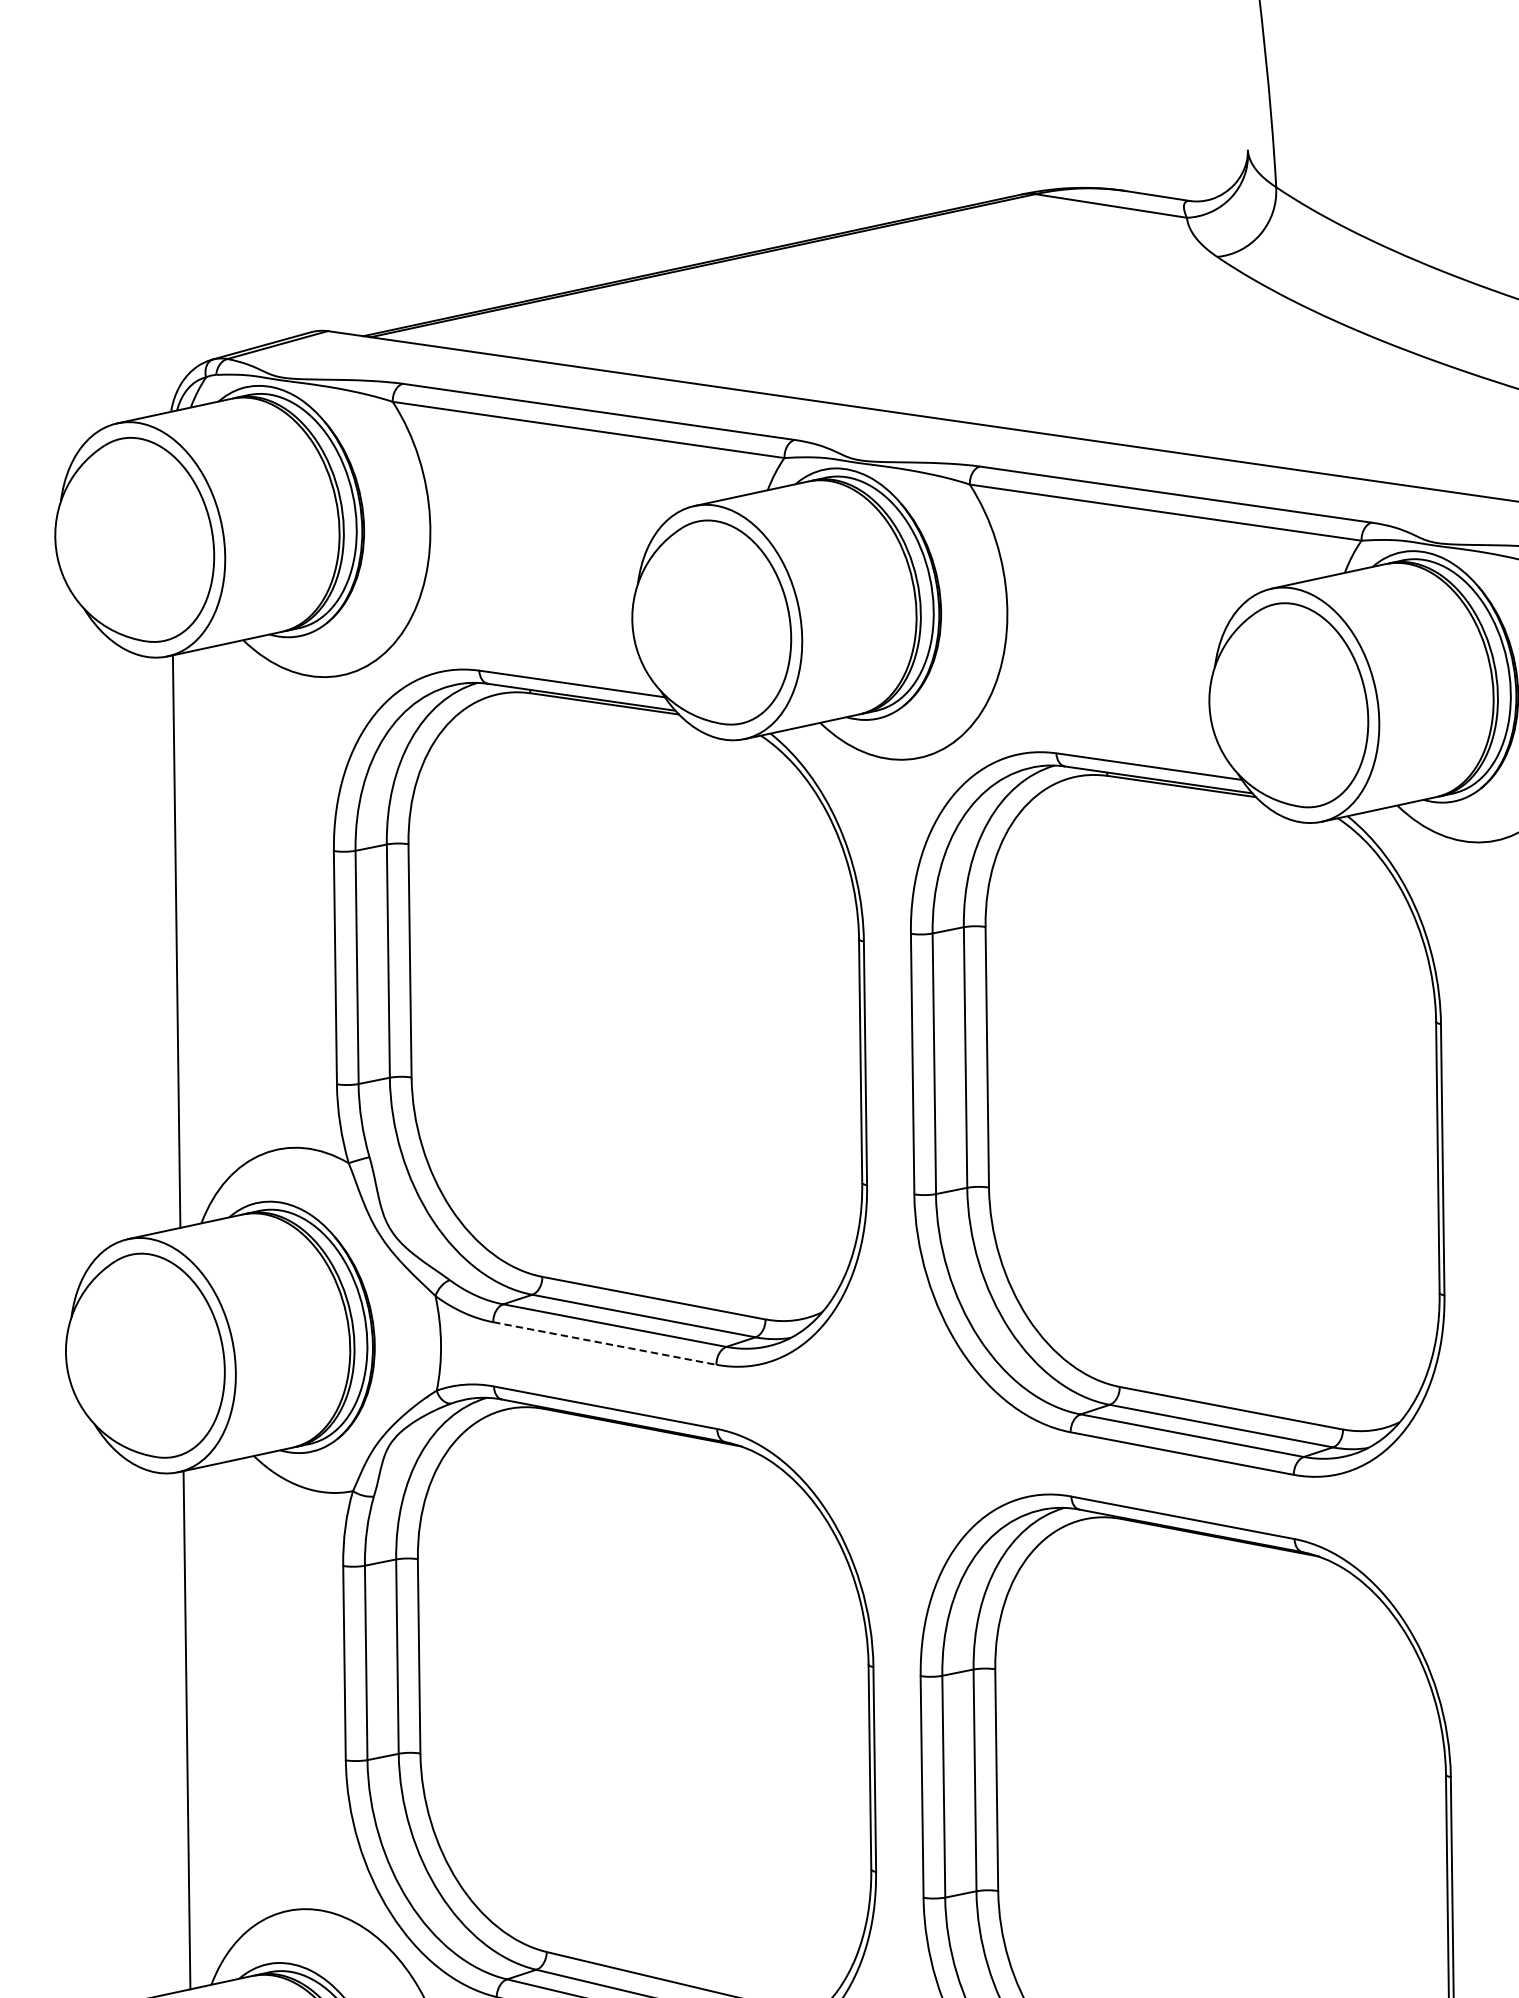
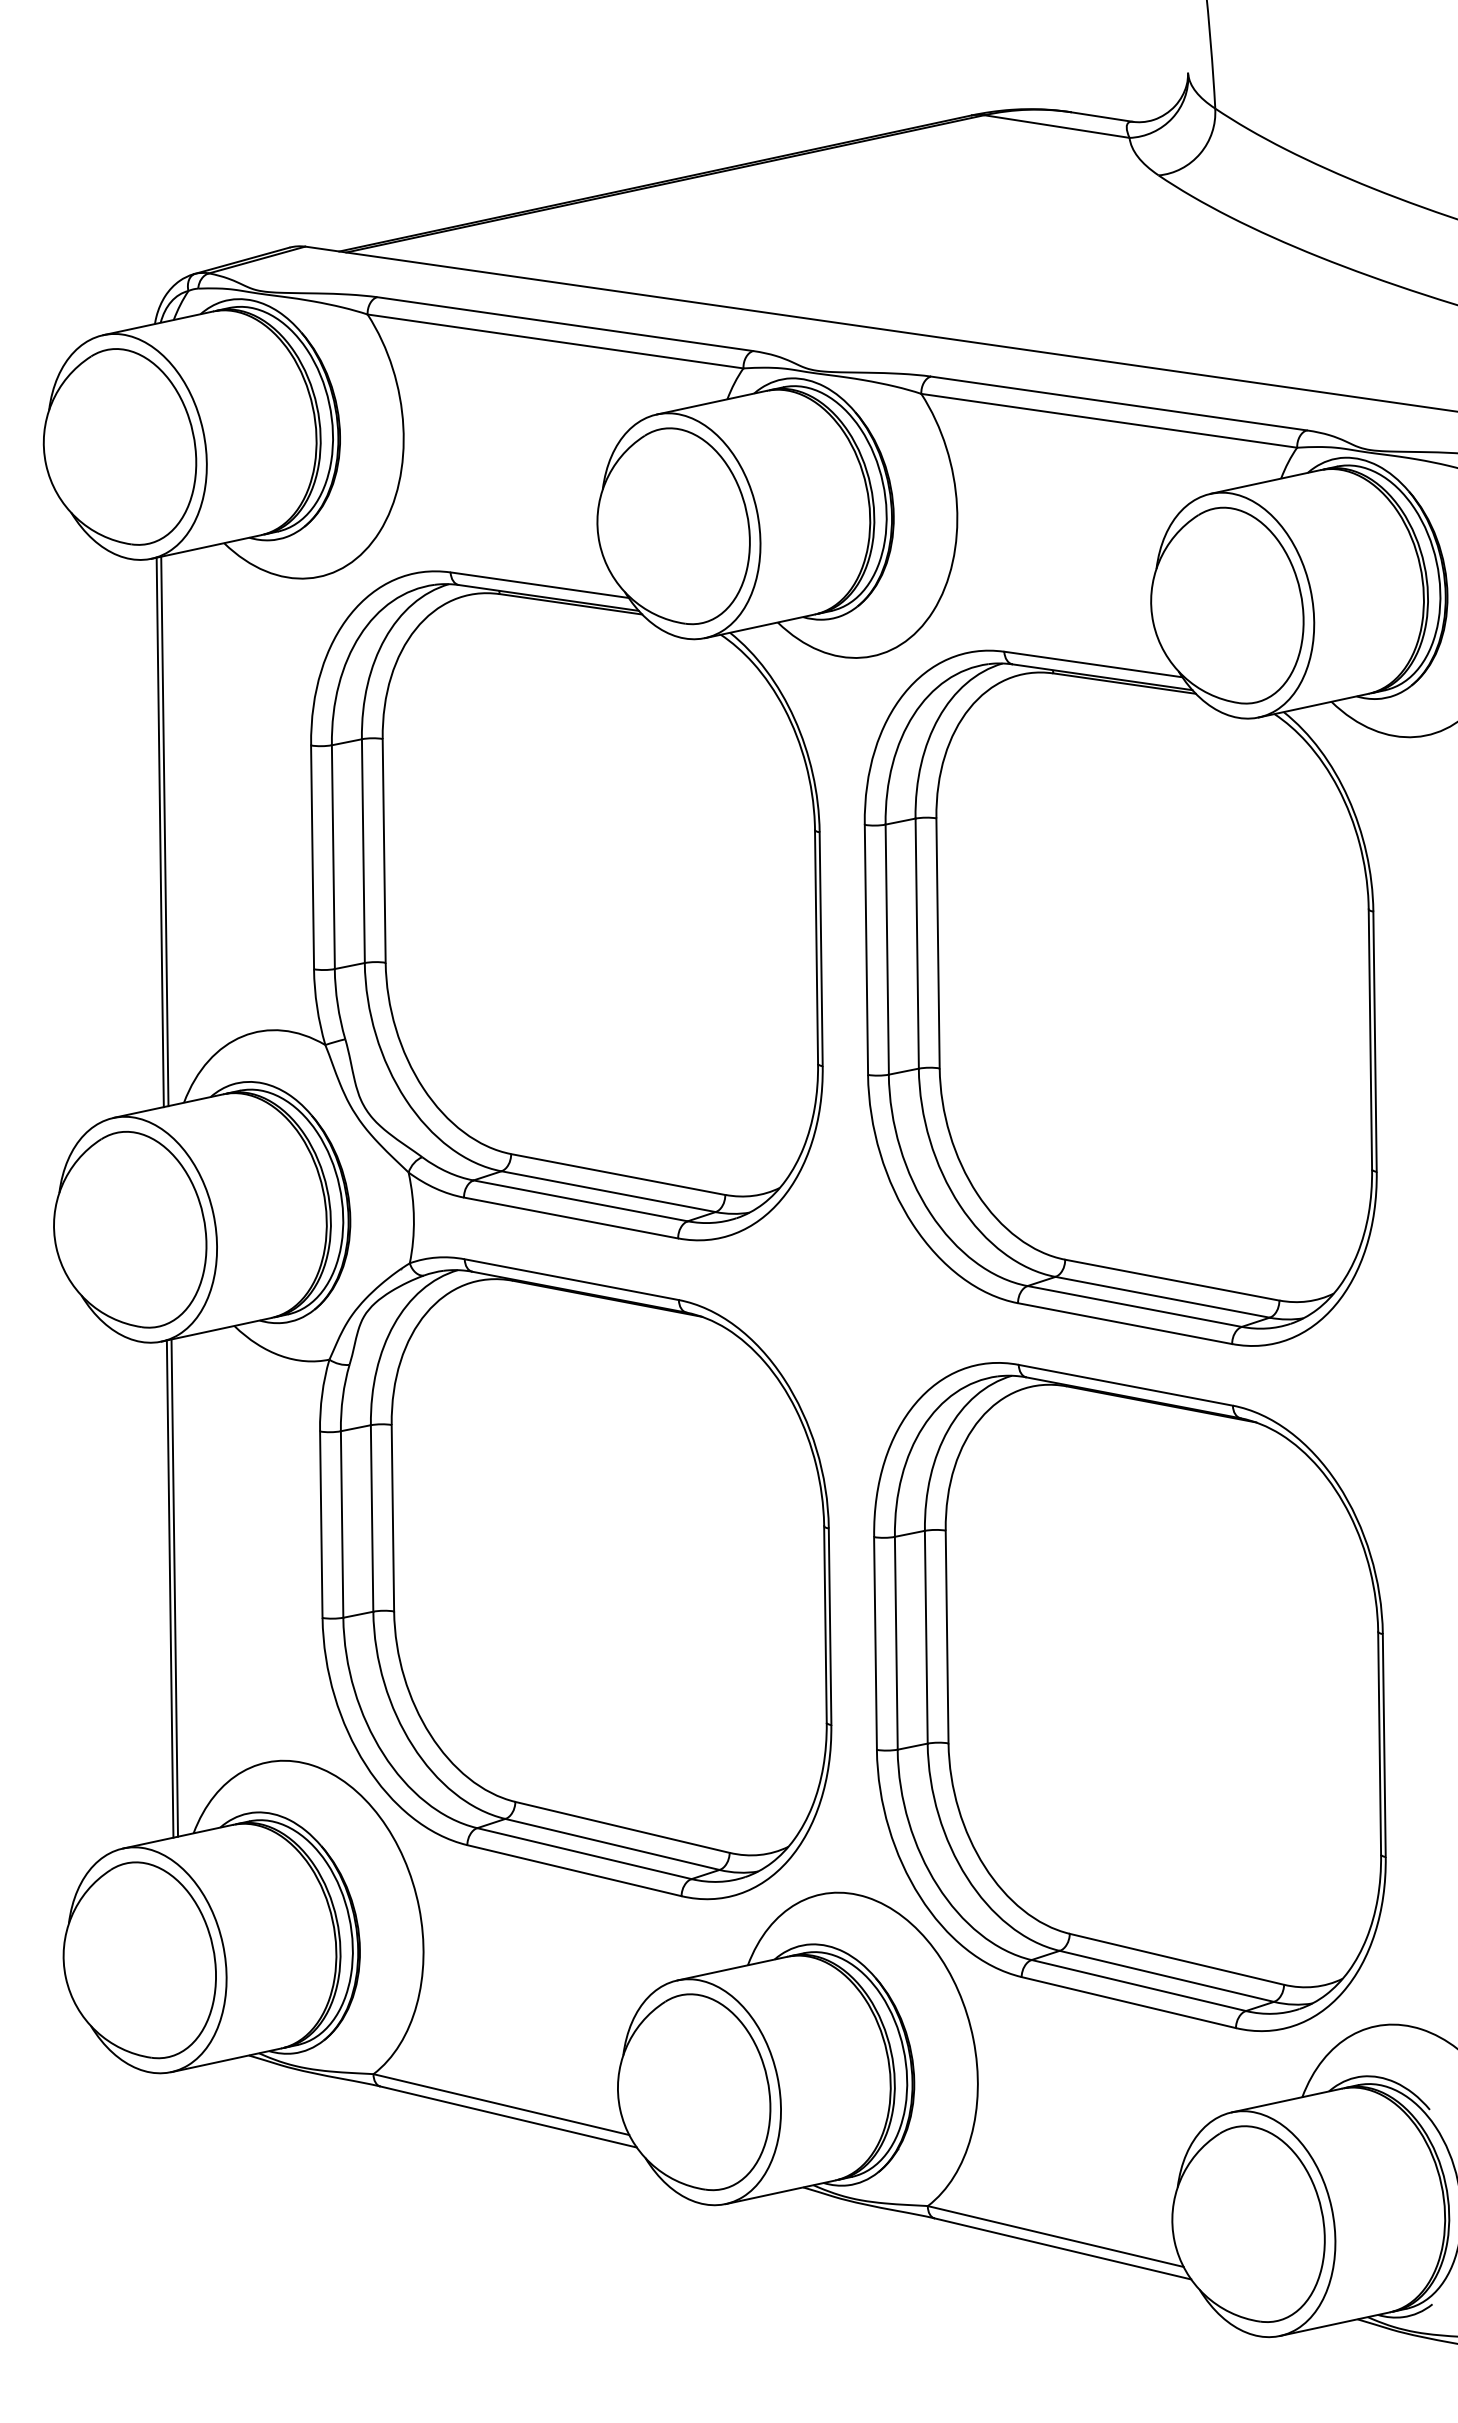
line: (181, 940) -> (164, 831), added
line: (605, 1343) -> (571, 1218), dashed -> solid
line: (191, 1728) -> (174, 1587), added

